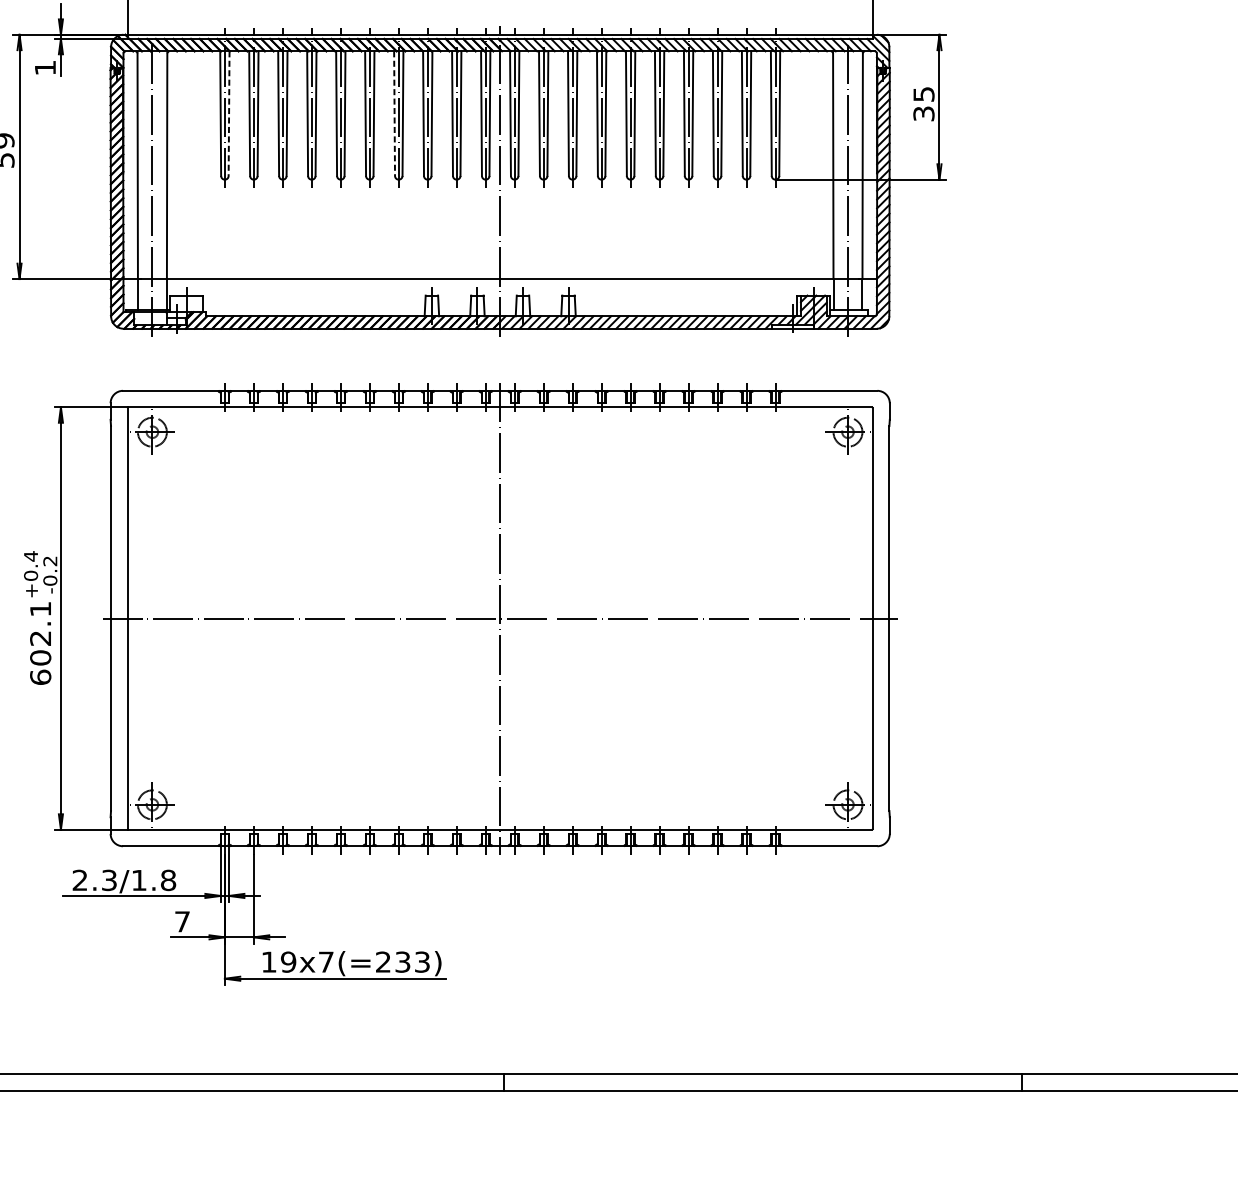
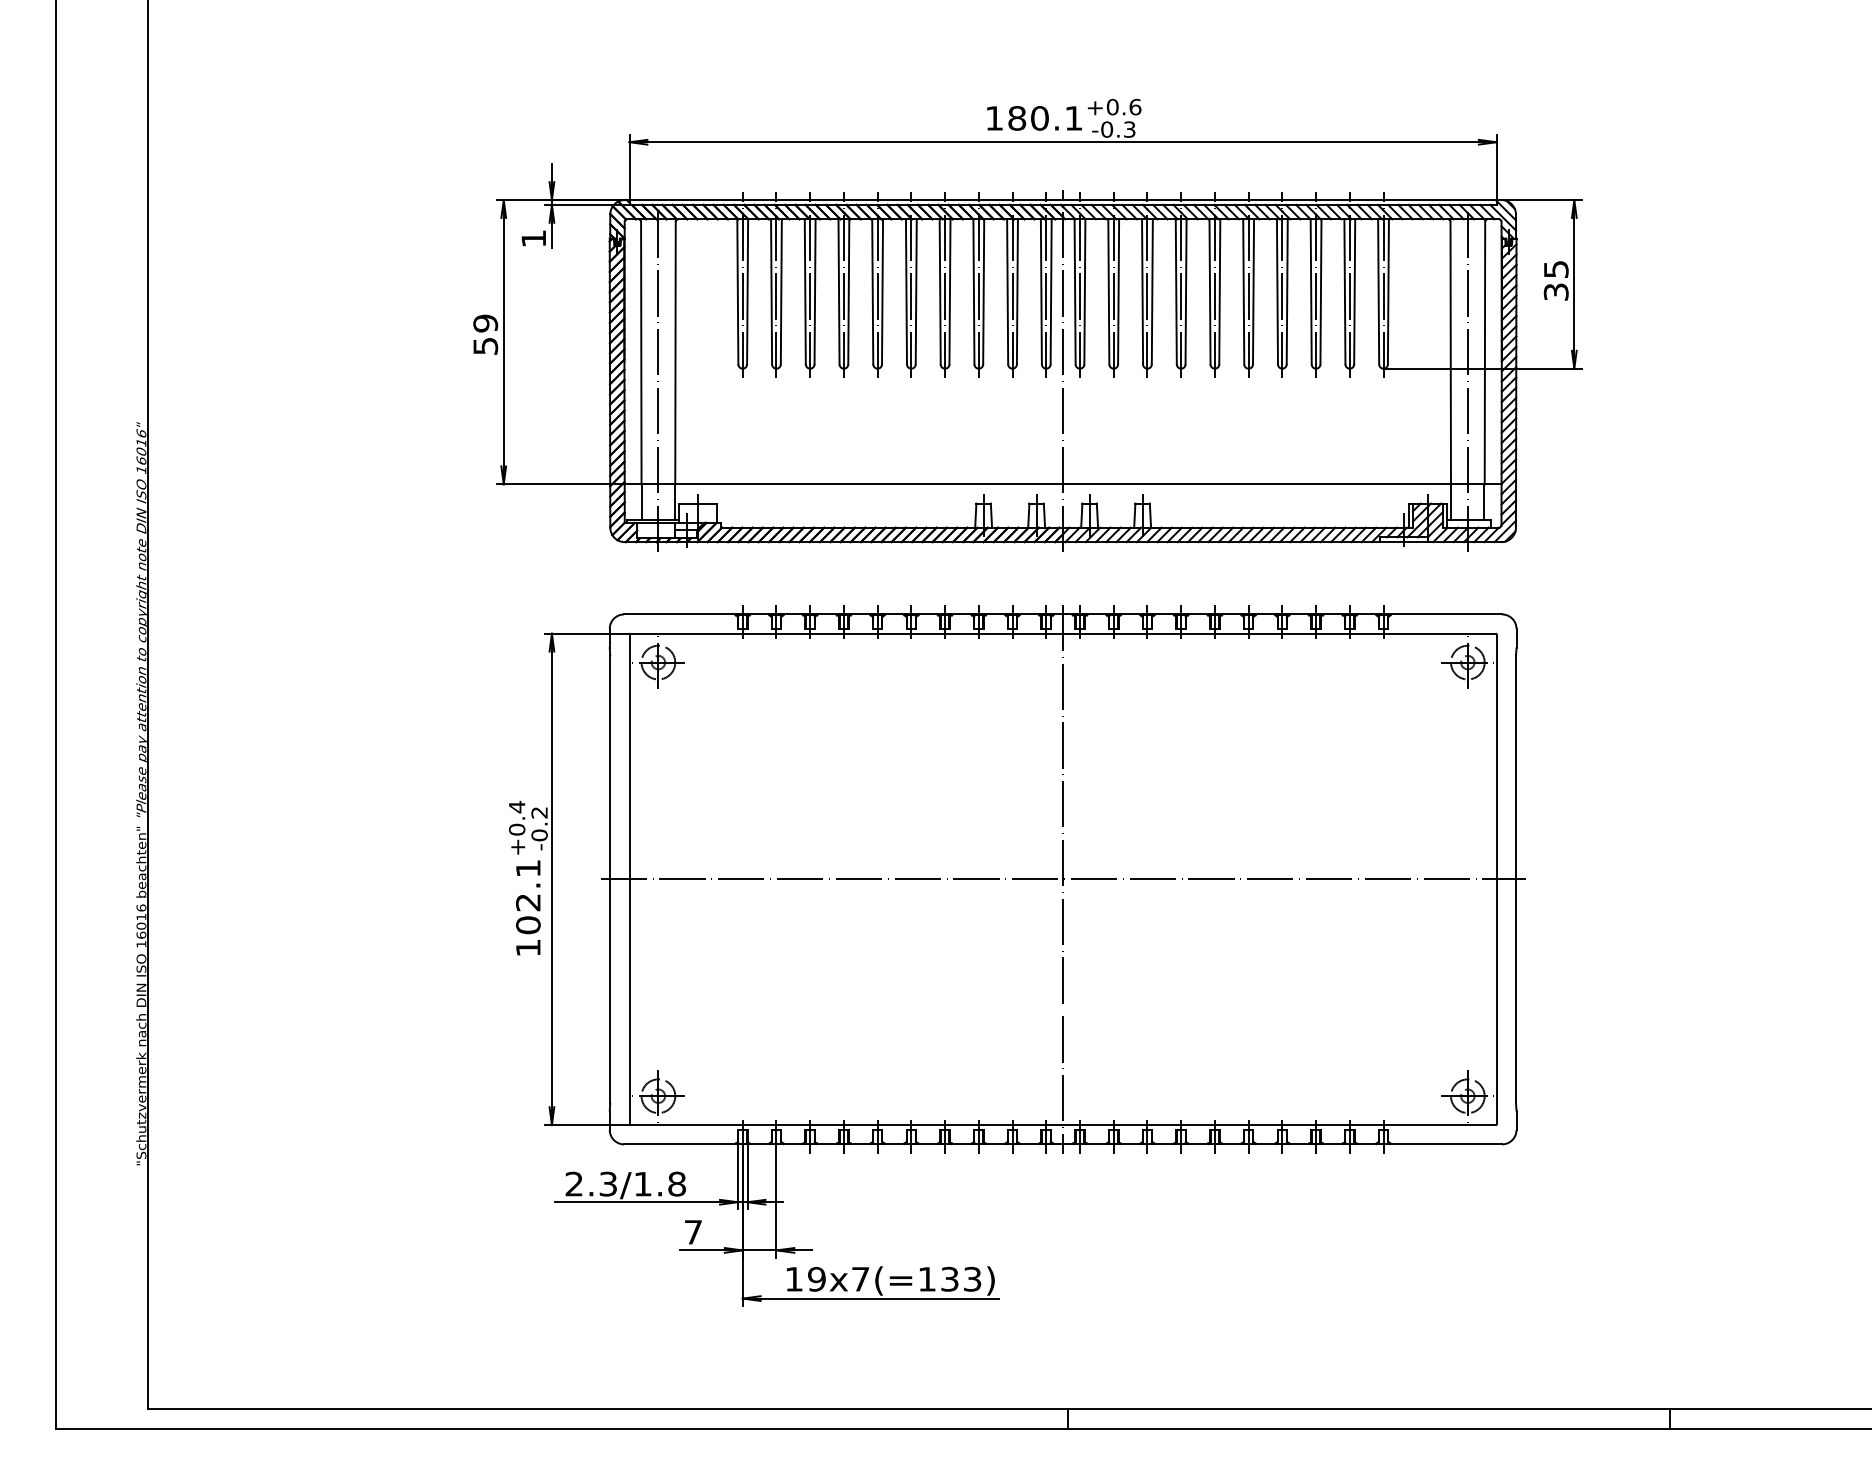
line: (228, 113) -> (747, 291), dashed -> solid
line: (394, 113) -> (940, 291), dashed -> solid
text: (40, 677) -> (528, 947), 602.1 -> 102.1
text: (382, 961) -> (926, 1278), 19x7(=233) -> 19x7(=133)

